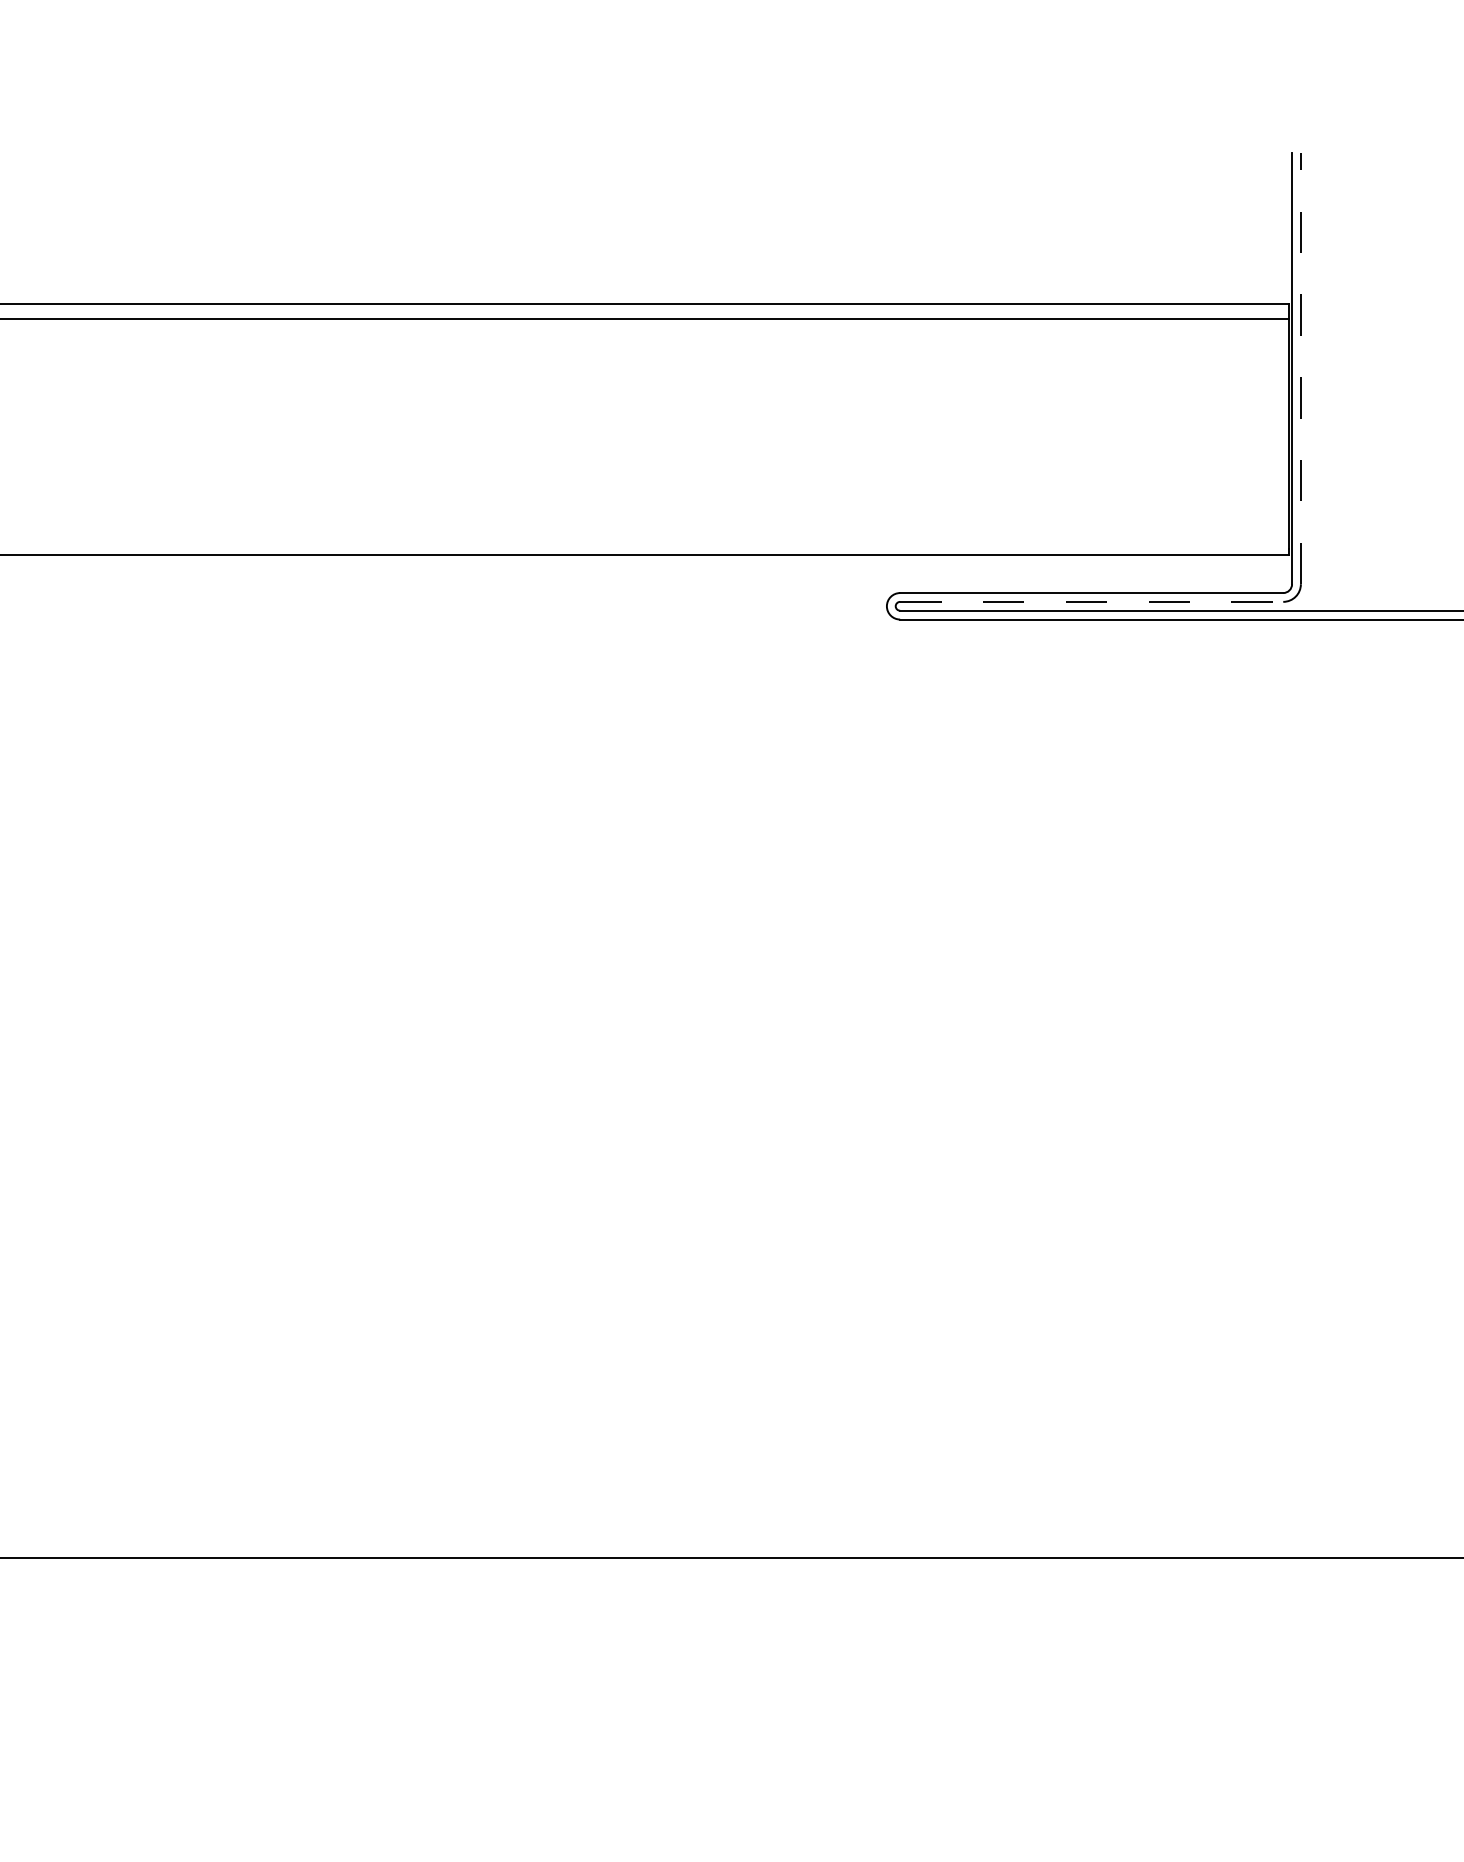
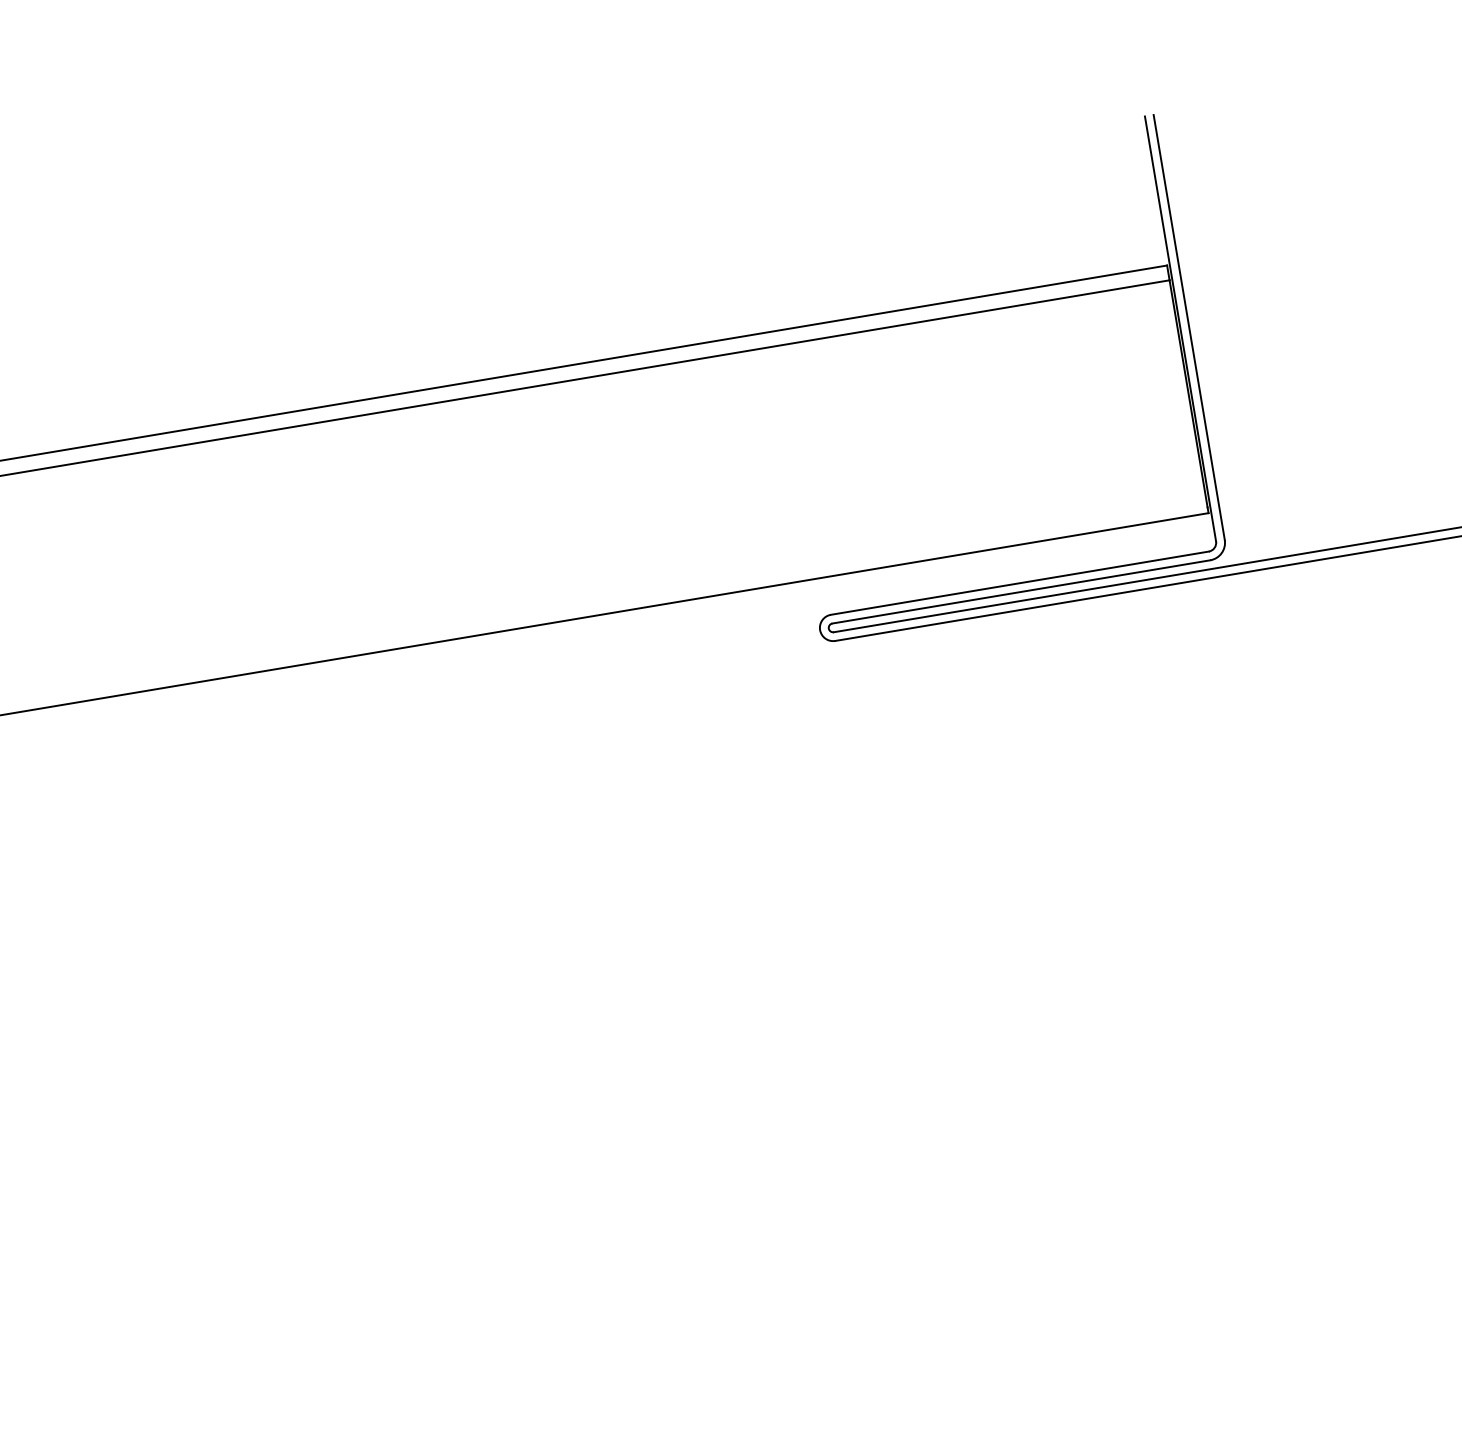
line: (1300, 368) -> (1188, 327), dashed -> solid
line: (1091, 601) -> (1021, 591), dashed -> solid

